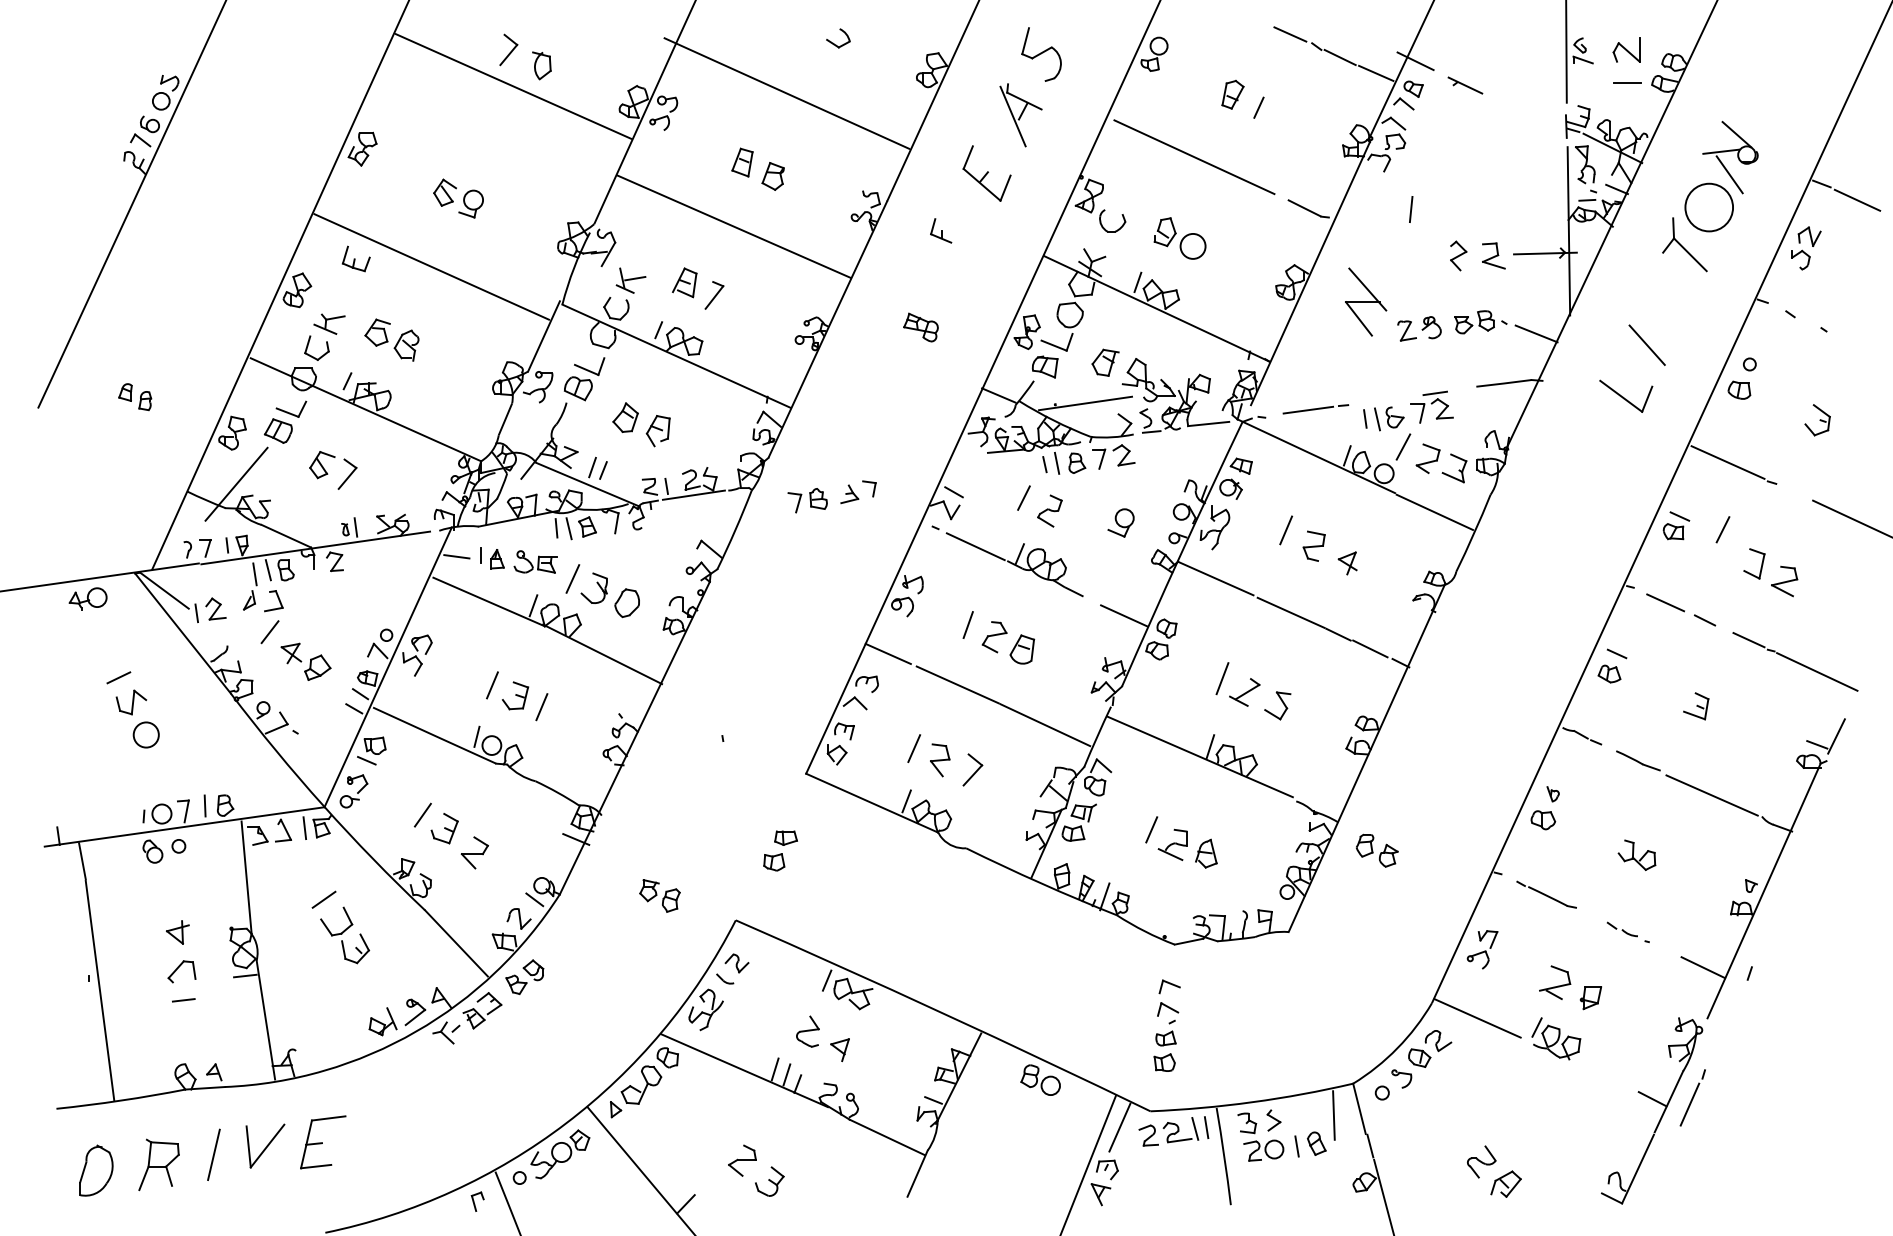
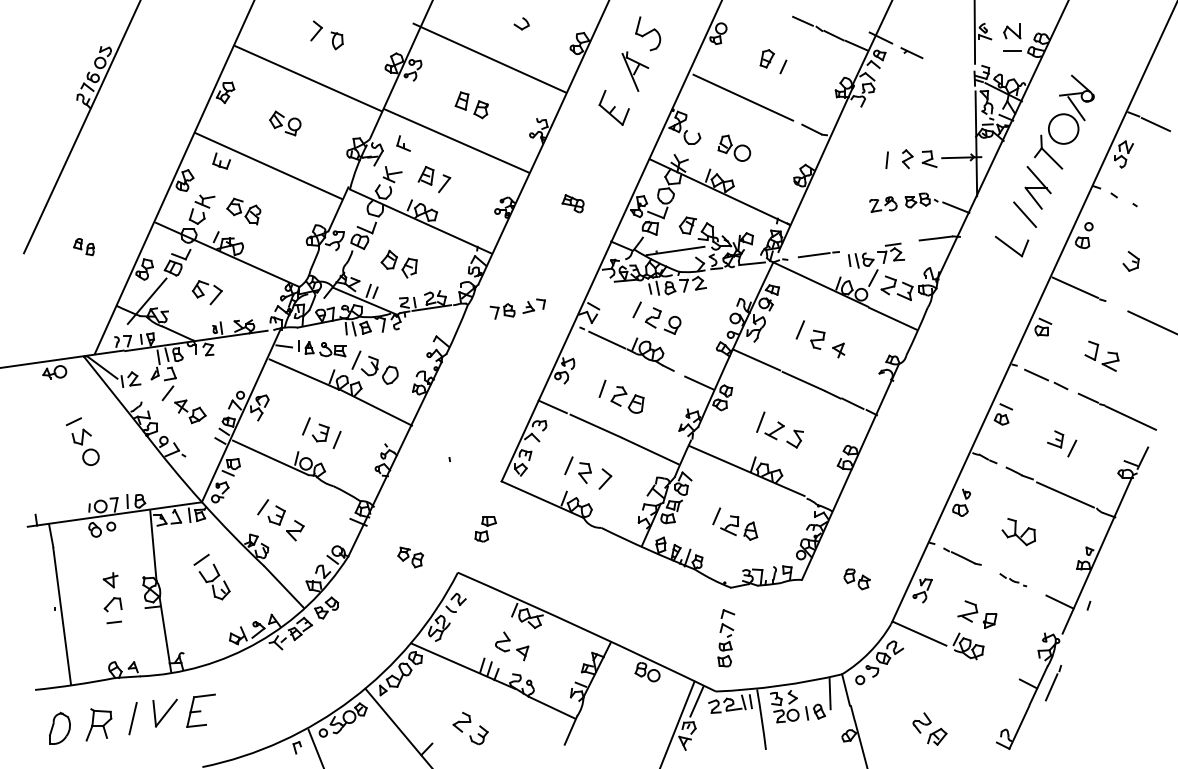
line: (513, 86) -> (308, 78), moved
line: (1410, 208) -> (886, 159), moved
part: (940, 230) -> (403, 143), moved
part: (1365, 301) -> (1037, 187), moved
part: (1120, 523) -> (672, 325), moved
line: (1723, 529) -> (1072, 448), moved
part: (1376, 850) -> (856, 579), moved
part: (1636, 855) -> (1018, 532), size x1.43

